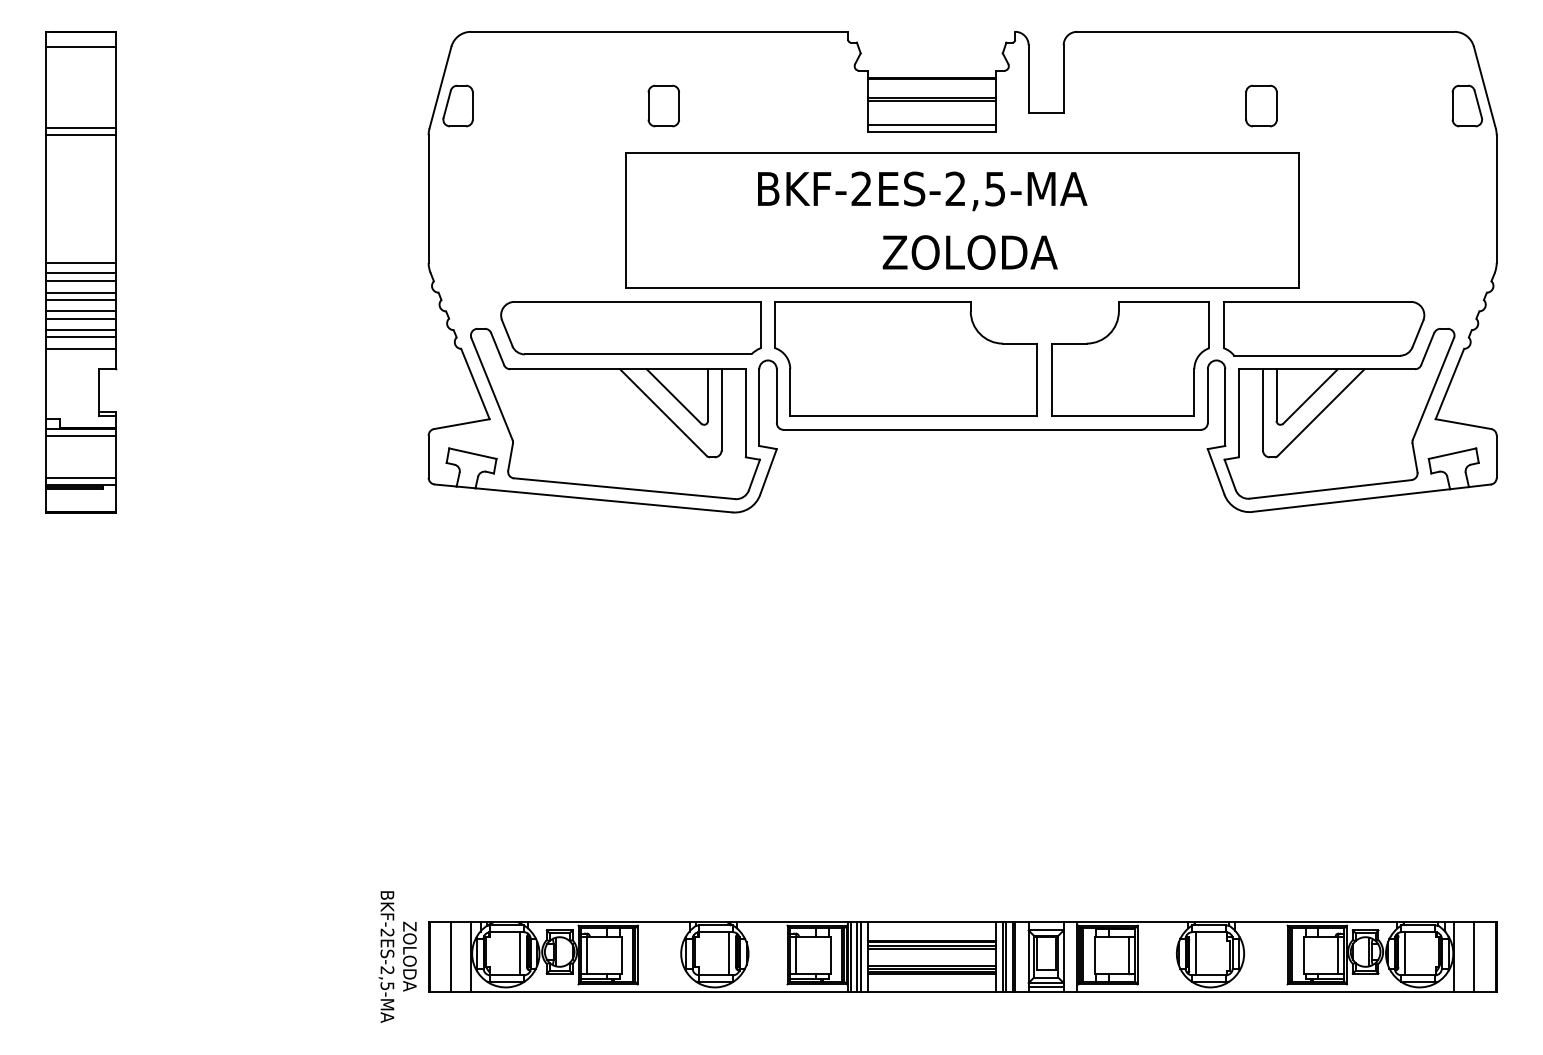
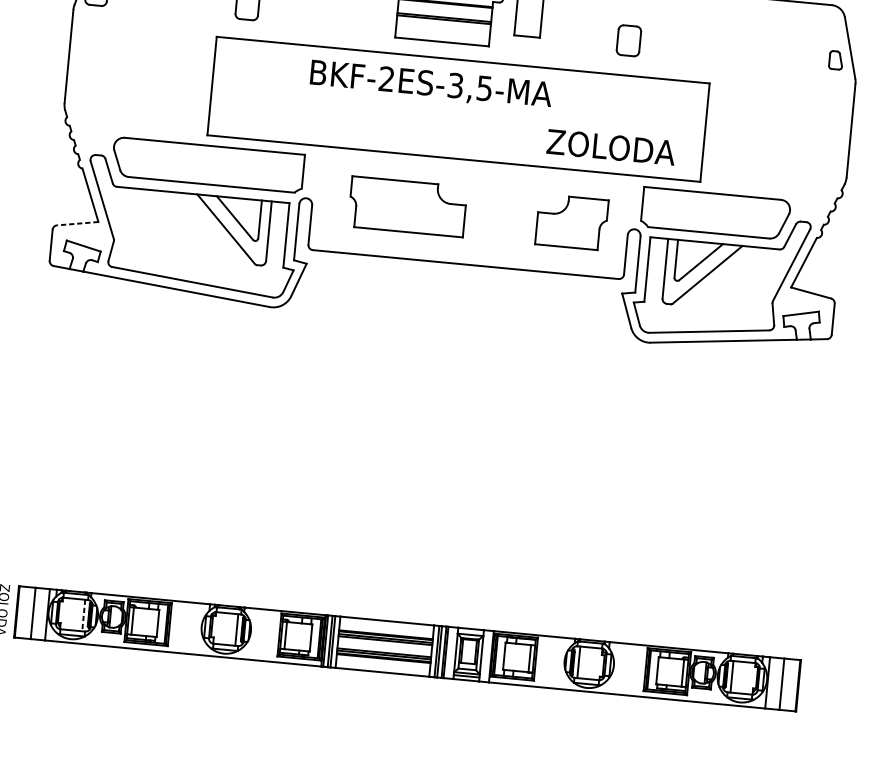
part: (1261, 105) -> (628, 40), moved
part: (1467, 105) -> (836, 59), size x0.6
line: (931, 124) -> (442, 36), removed
text: (955, 188) -> (455, 85), BKF-2ES-2,5-MA -> BKF-2ES-3,5-MA
text: (969, 252) -> (610, 147), moved
part: (905, 358) -> (407, 206), size x0.6
part: (1130, 358) -> (571, 221), size x0.6
line: (461, 424) -> (77, 223), solid -> dashed
line: (520, 953) -> (84, 615), solid -> dashed

